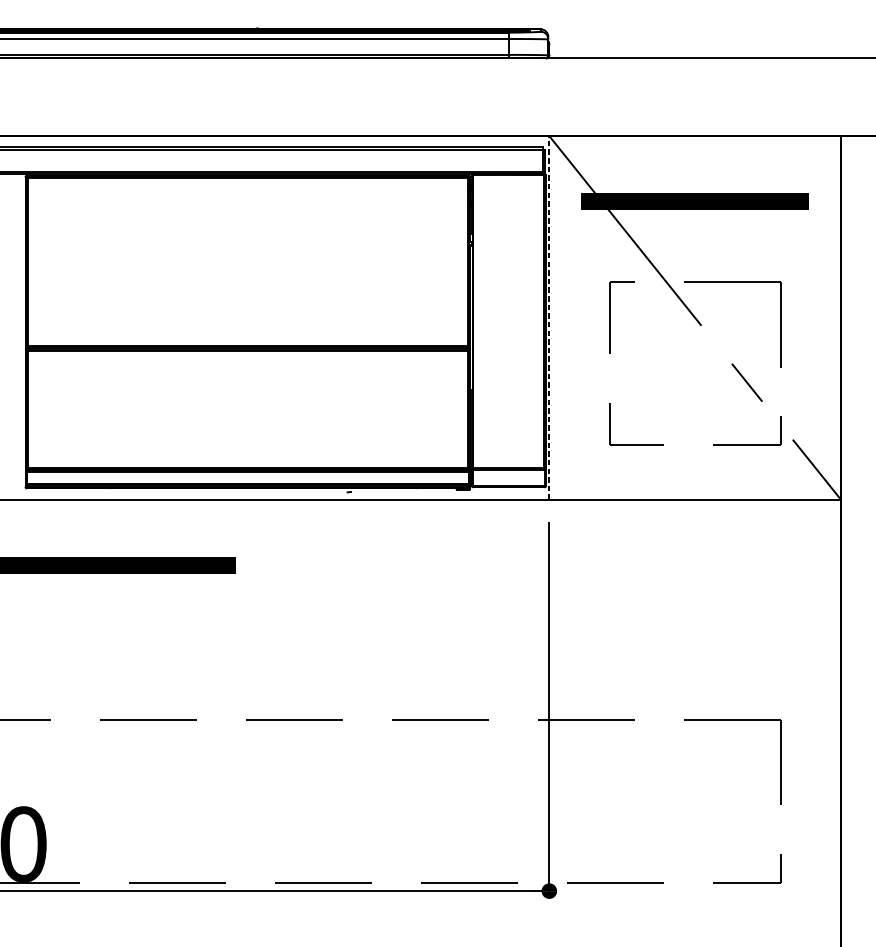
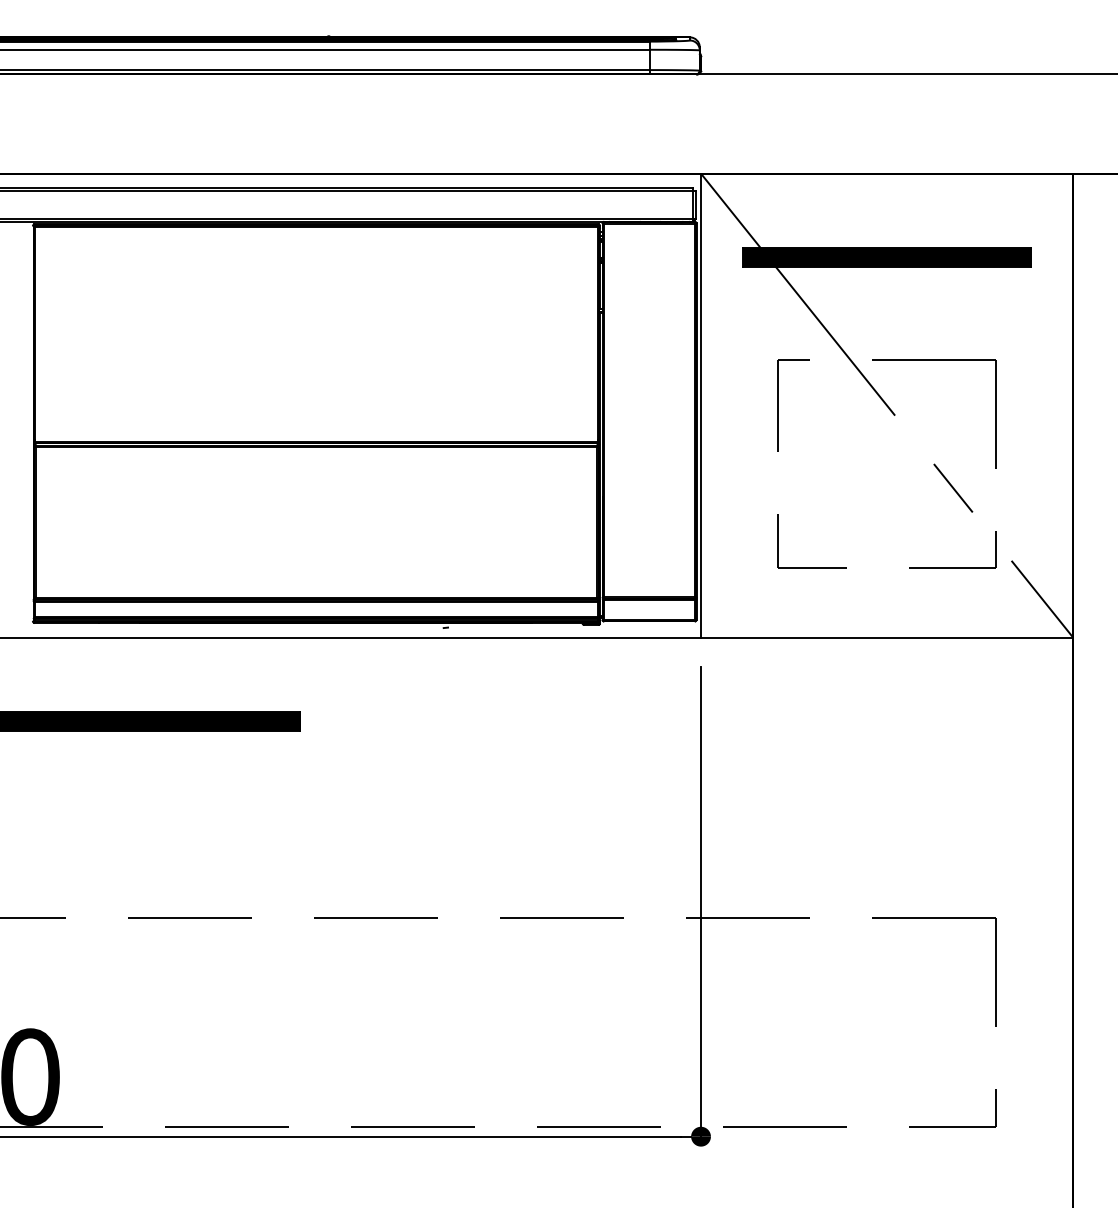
line: (549, 317) -> (701, 405), dashed -> solid

